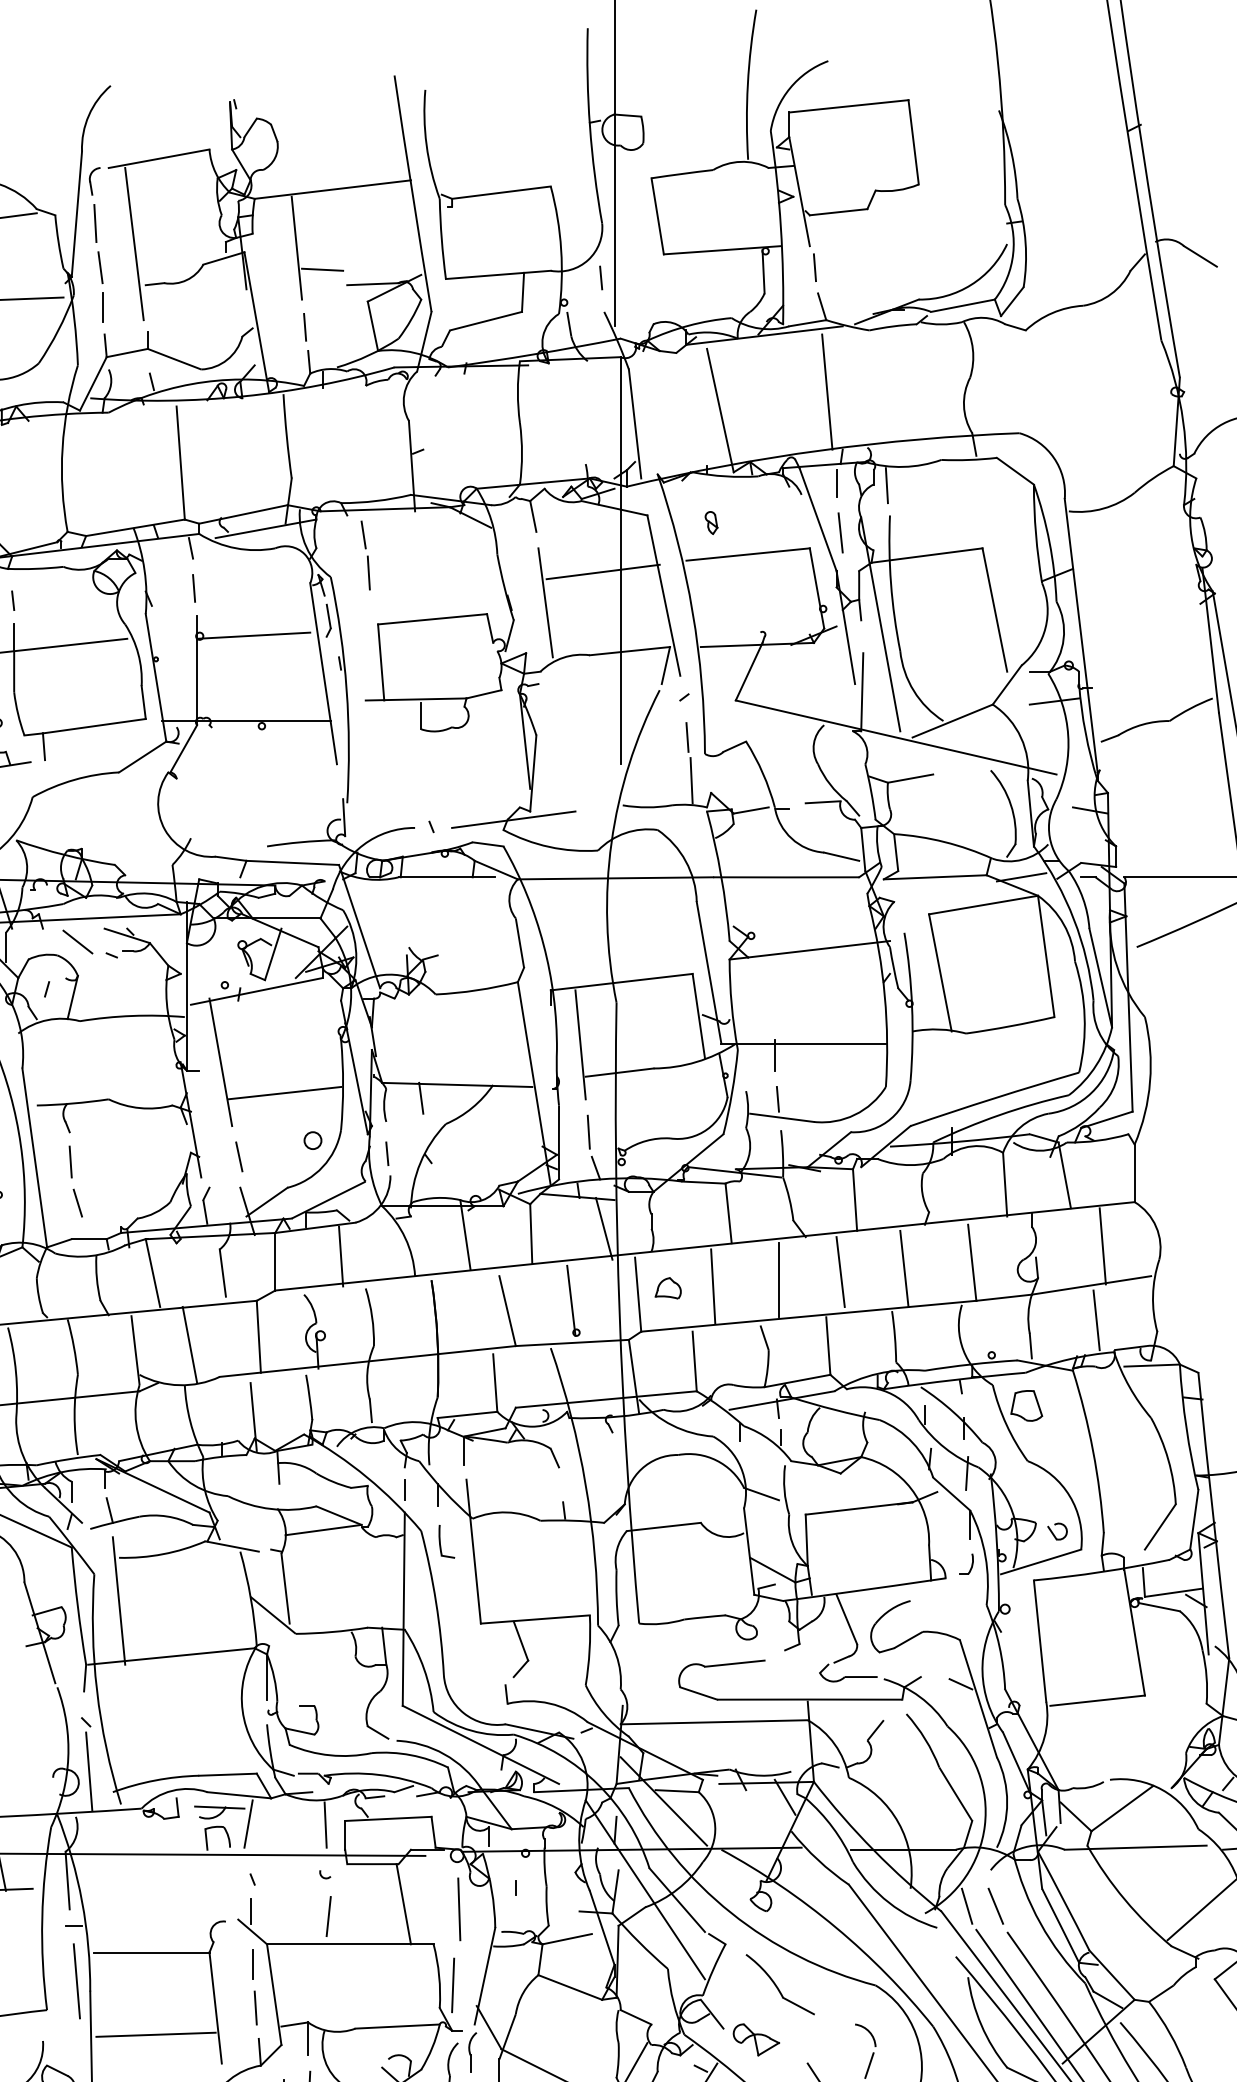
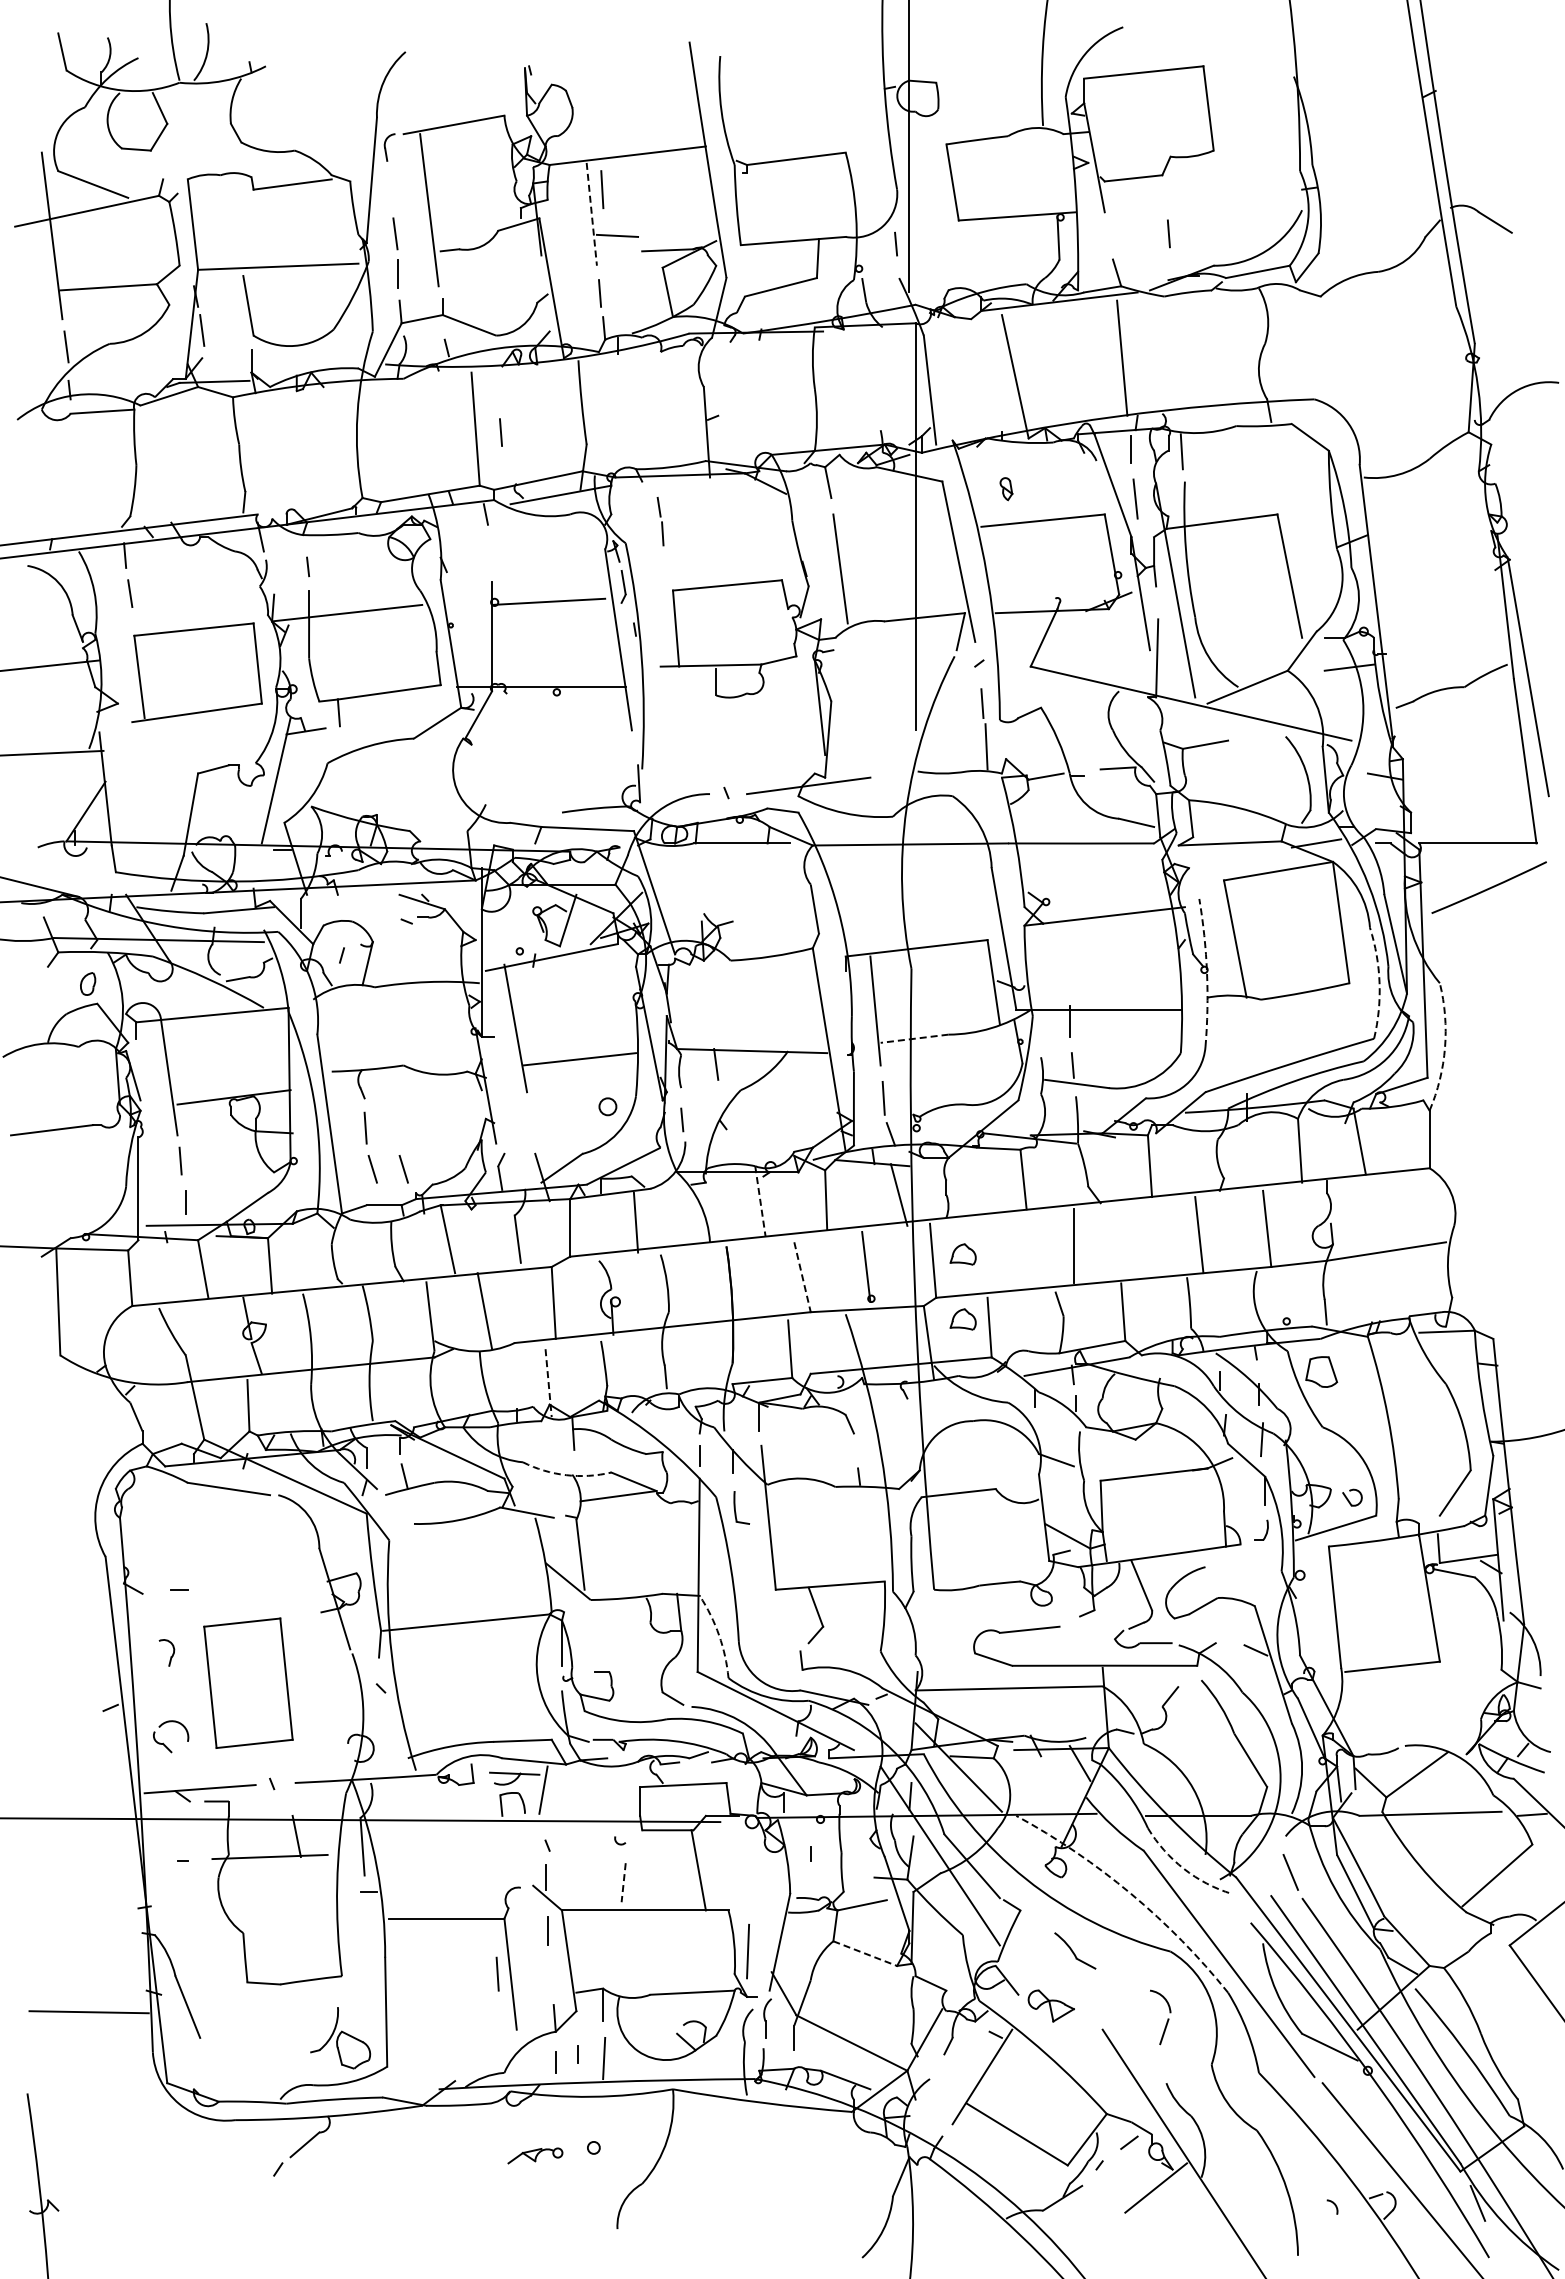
line: (95, 223) -> (602, 189), moved
line: (296, 248) -> (591, 214), solid -> dashed
line: (814, 267) -> (1168, 233), moved
part: (365, 555) -> (660, 521), size x0.7
line: (602, 571) -> (897, 537), removed
line: (193, 588) -> (500, 432), moved
line: (77, 941) -> (372, 907), removed
arc: (912, 1006) -> (1207, 972), solid -> dashed
arc: (1084, 1016) -> (1379, 982), solid -> dashed
line: (619, 1072) -> (914, 1038), solid -> dashed
arc: (1150, 1081) -> (1445, 1047), solid -> dashed
line: (239, 1156) -> (534, 1122), removed
line: (108, 1203) -> (403, 1169), added
line: (465, 1235) -> (760, 1201), solid -> dashed
line: (1102, 1246) -> (1397, 1212), removed
line: (840, 1272) -> (1135, 1238), removed
line: (713, 1286) -> (1008, 1252), removed
line: (507, 1311) -> (802, 1277), solid -> dashed
line: (1096, 1320) -> (1391, 1286), removed
part: (667, 1353) -> (962, 1319), added
line: (253, 1417) -> (548, 1383), solid -> dashed
arc: (271, 1509) -> (566, 1475), solid -> dashed
line: (118, 1600) -> (413, 1566), removed
arc: (424, 1669) -> (719, 1635), solid -> dashed
line: (89, 1771) -> (384, 1737), removed
line: (325, 1824) -> (620, 1790), removed
arc: (889, 1902) -> (1184, 1868), solid -> dashed
line: (966, 1905) -> (1261, 1871), removed
line: (459, 1909) -> (754, 1875), removed
line: (328, 1916) -> (623, 1882), solid -> dashed
arc: (836, 1927) -> (1131, 1893), solid -> dashed
line: (76, 1981) -> (371, 1947), removed
part: (779, 1984) -> (1074, 1950), size x0.6
line: (570, 1987) -> (865, 1953), solid -> dashed
line: (255, 2007) -> (497, 1973), moved
line: (155, 2034) -> (450, 2000), removed

